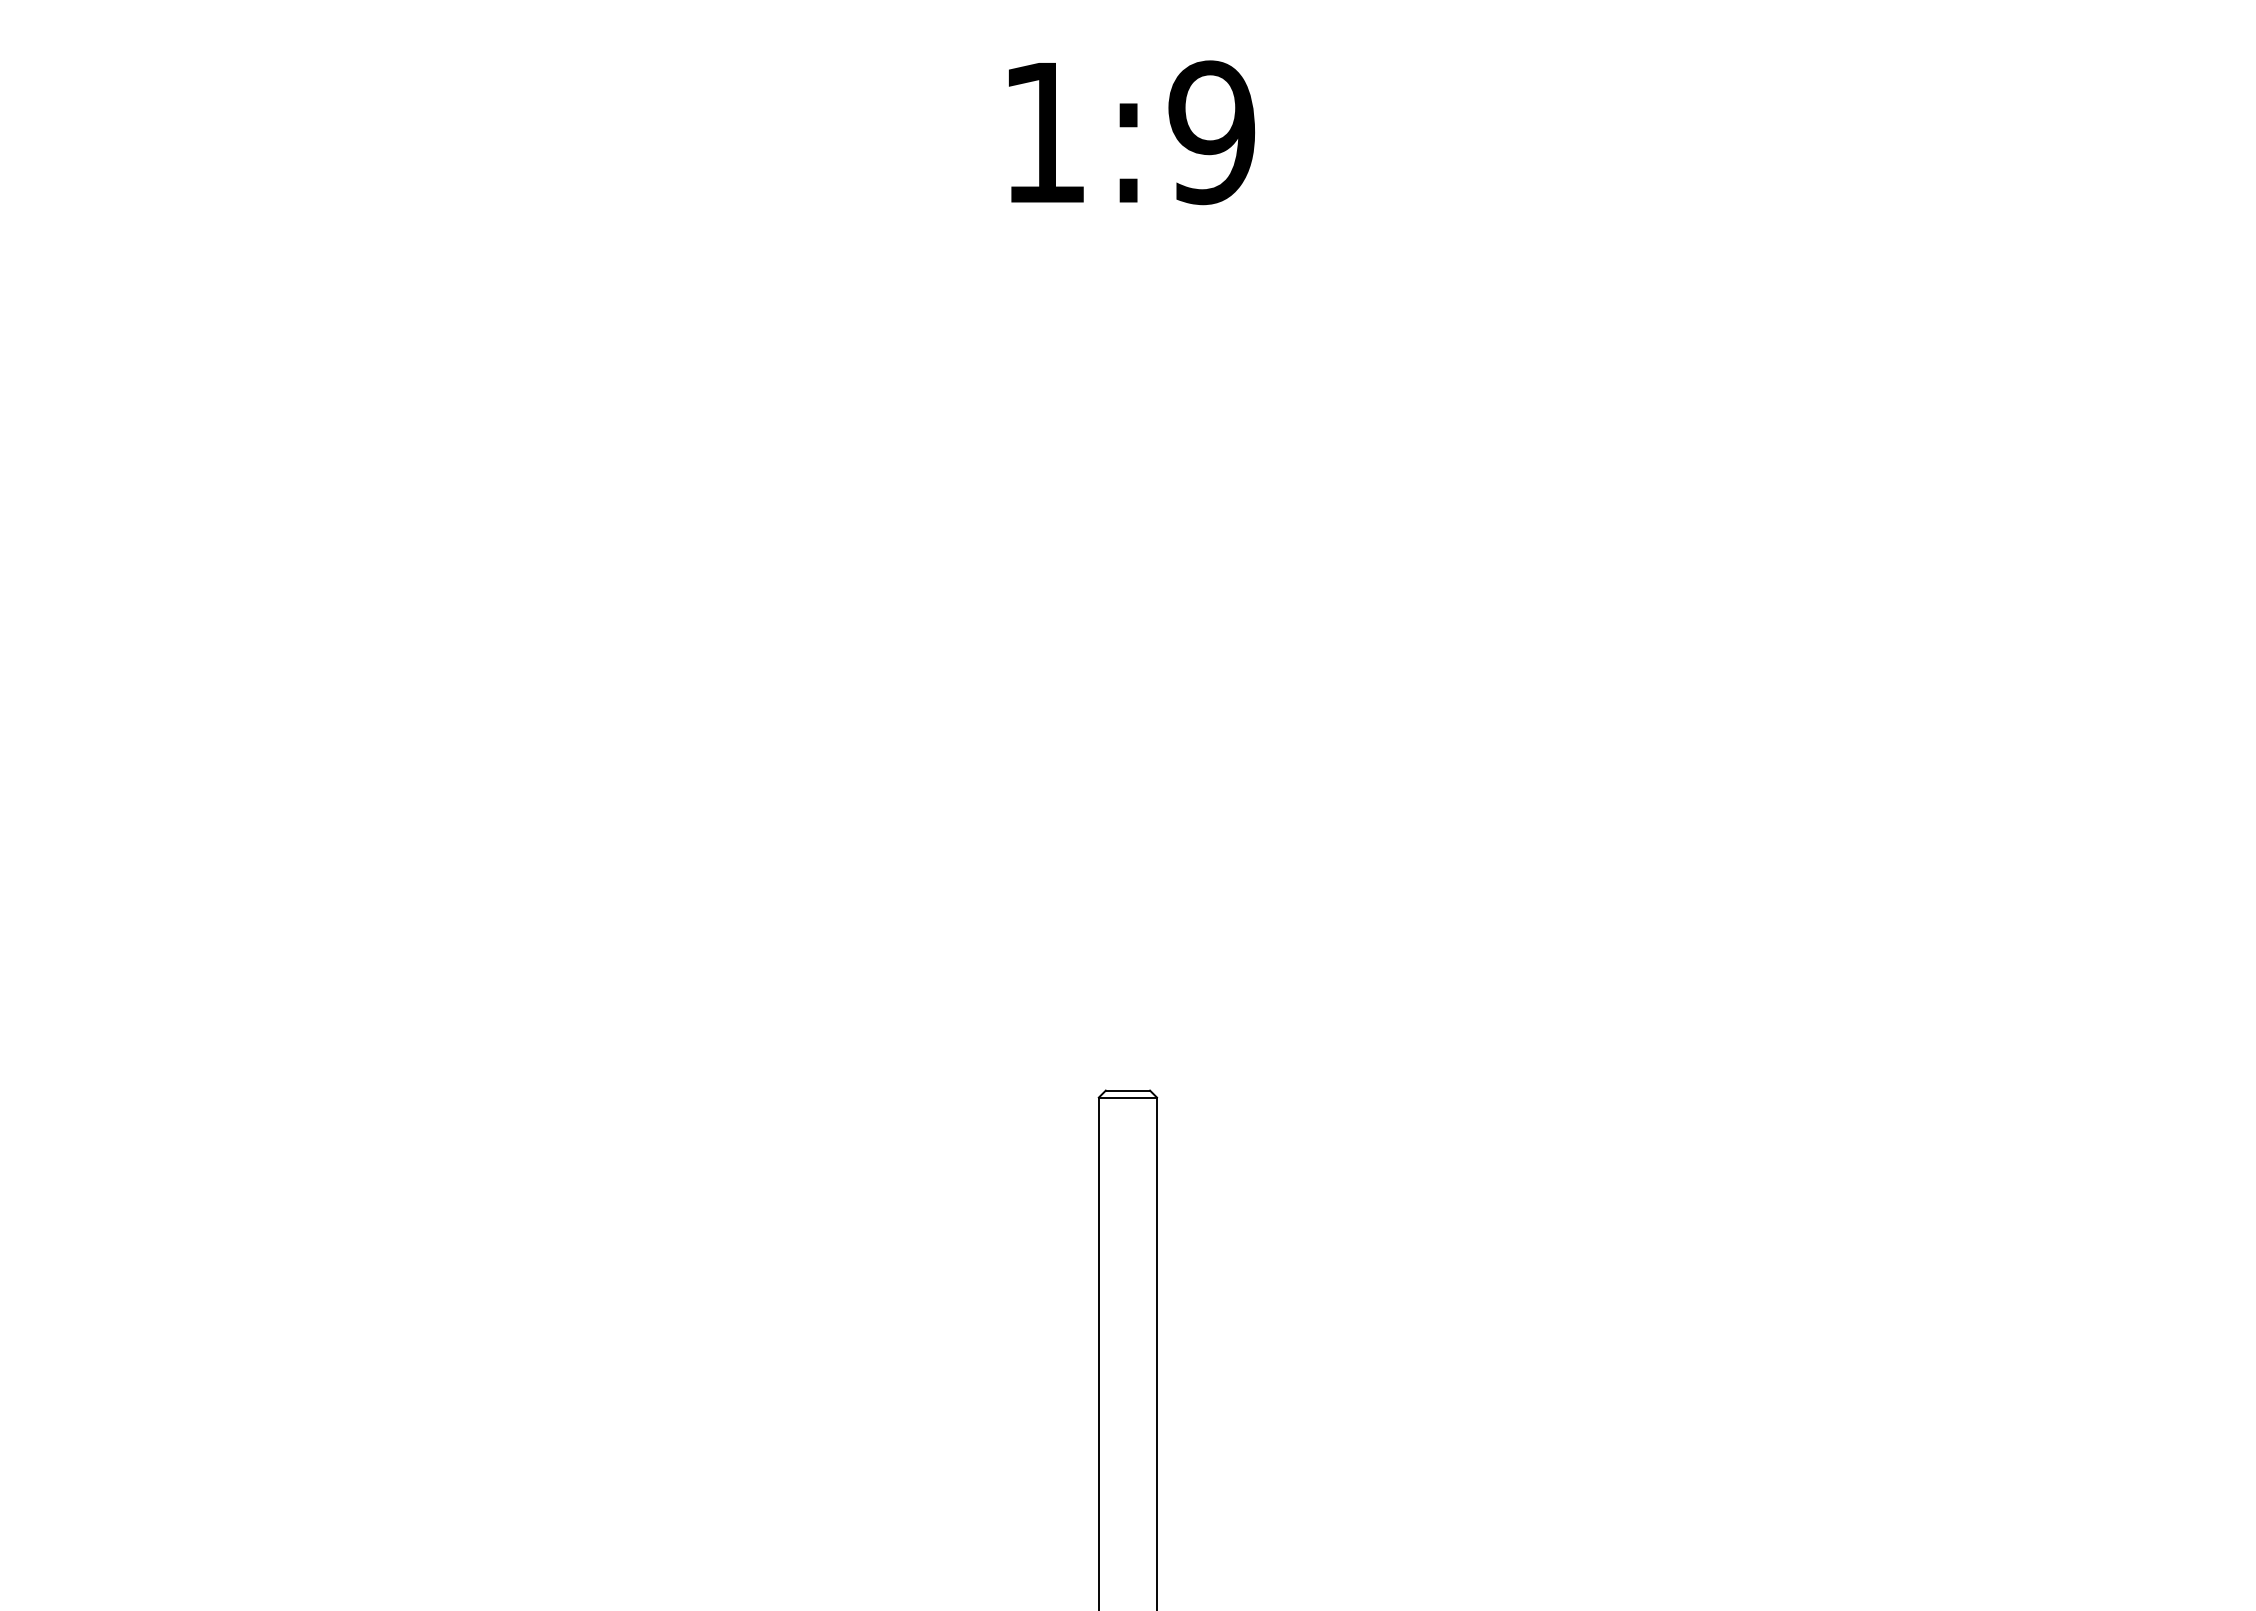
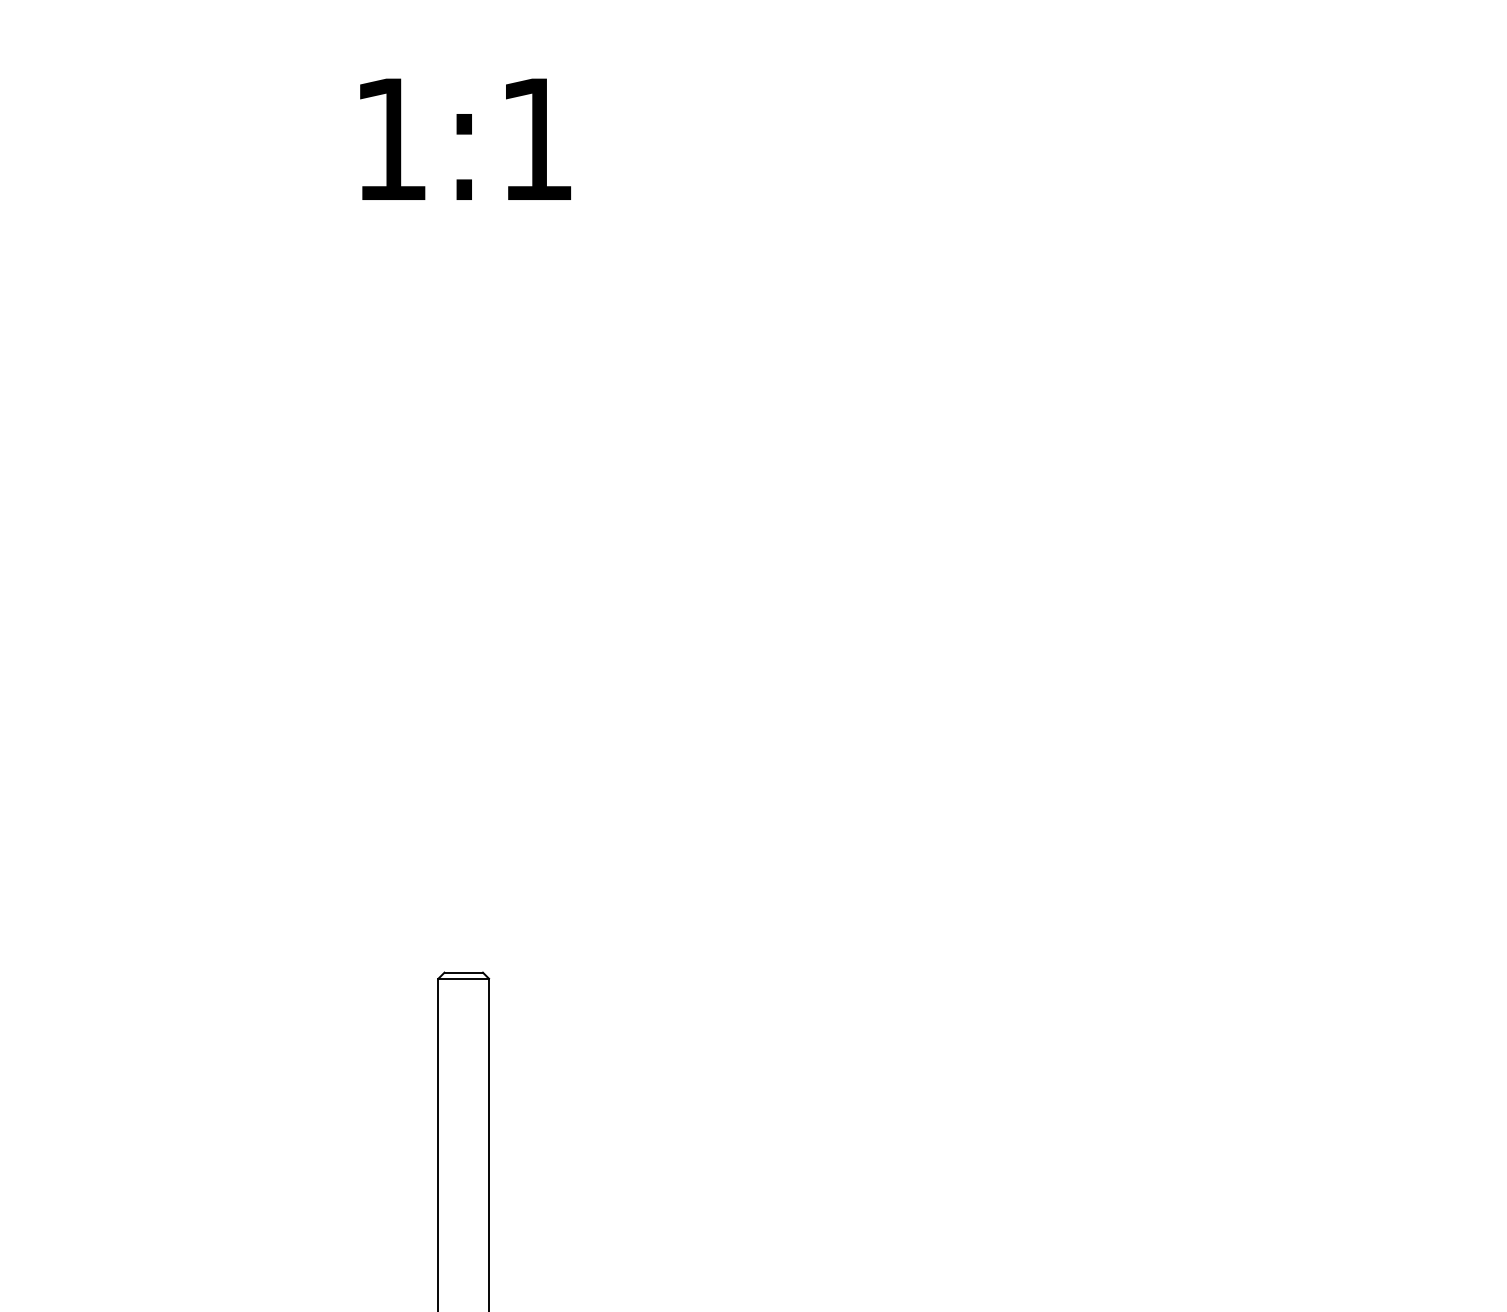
text: (1211, 132) -> (536, 139), 1:9 -> 1:1

